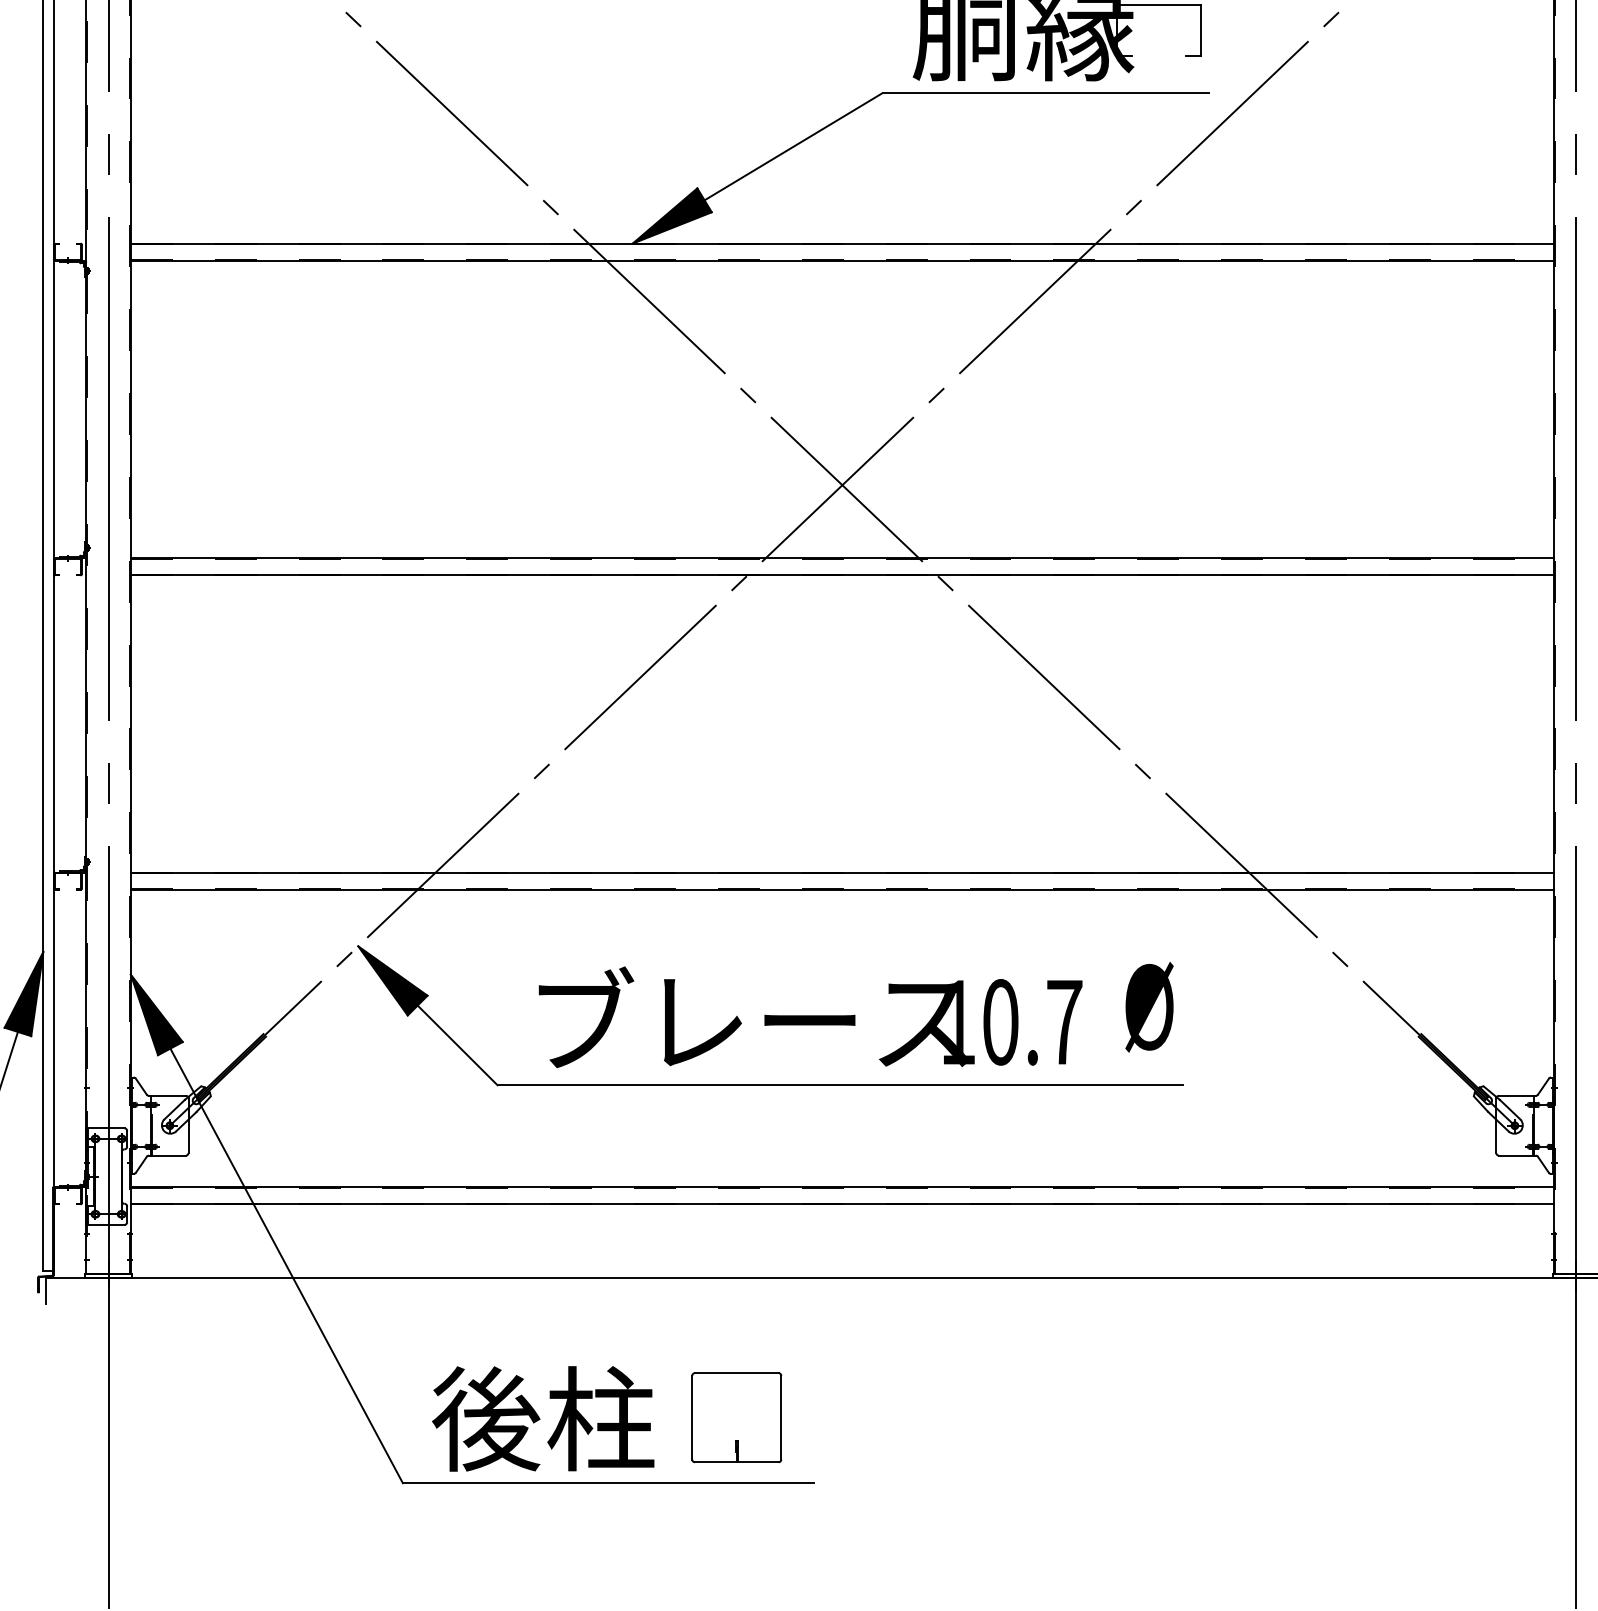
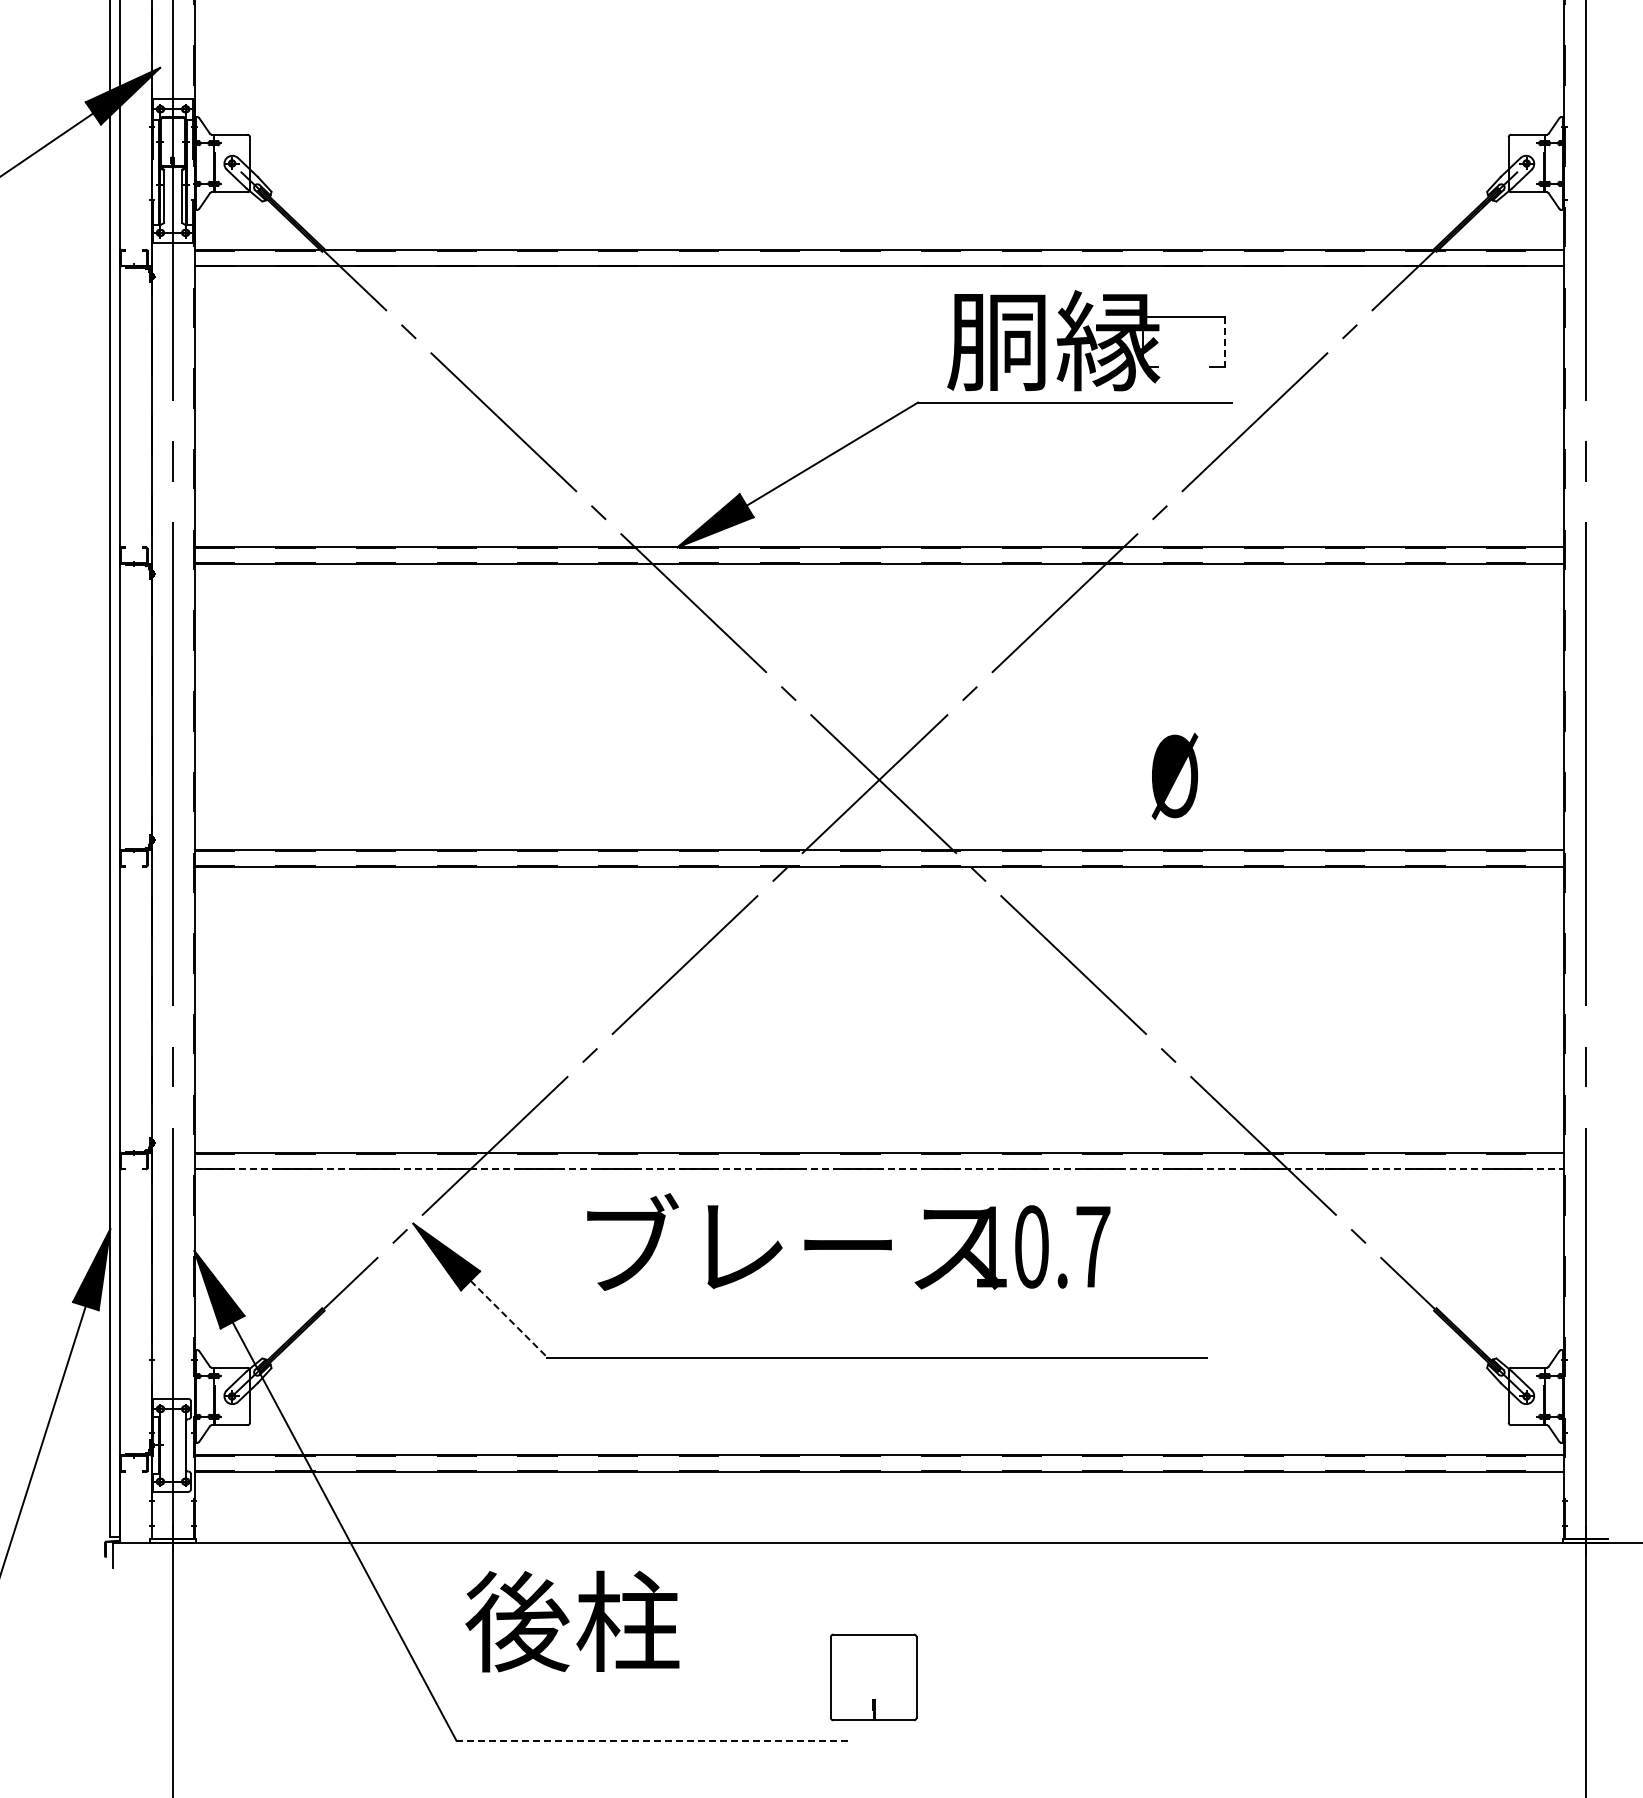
line: (1201, 30) -> (1224, 342), solid -> dashed
line: (842, 889) -> (879, 1169), solid -> dashed
text: (1149, 1007) -> (1174, 776), moved
text: (810, 1016) -> (848, 1241), moved
line: (458, 1045) -> (509, 1319), solid -> dashed
part: (736, 1417) -> (873, 1677), moved
text: (543, 1418) -> (572, 1621), moved
line: (608, 1483) -> (654, 1740), solid -> dashed

